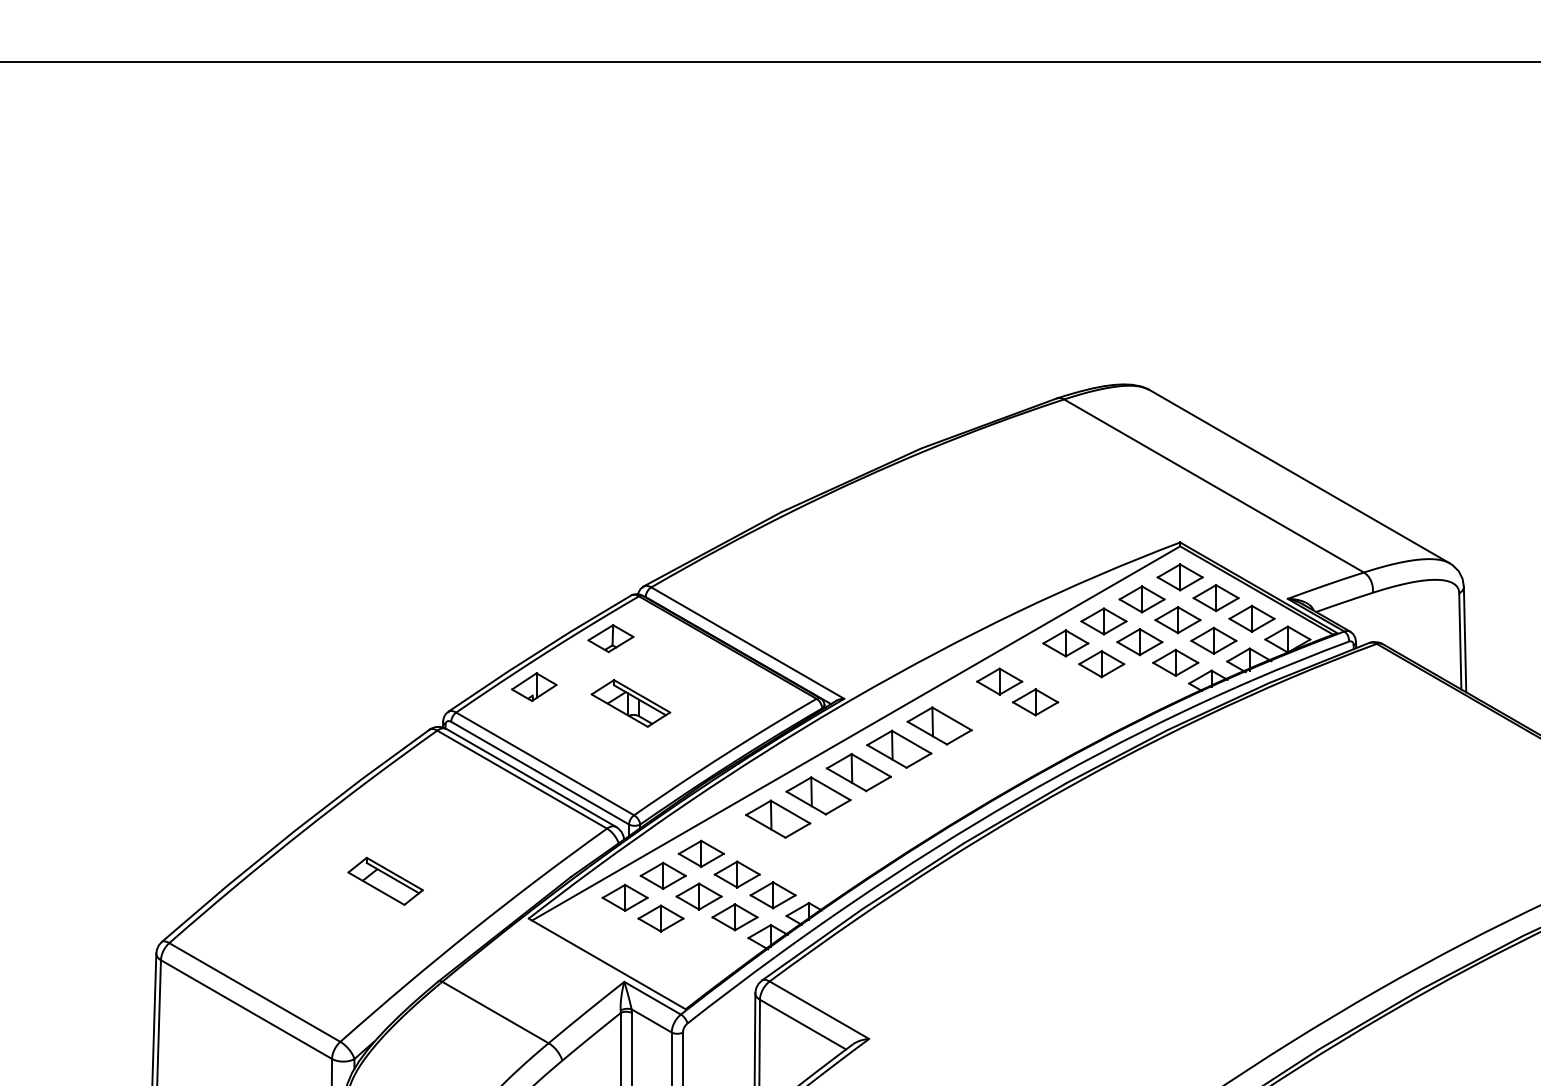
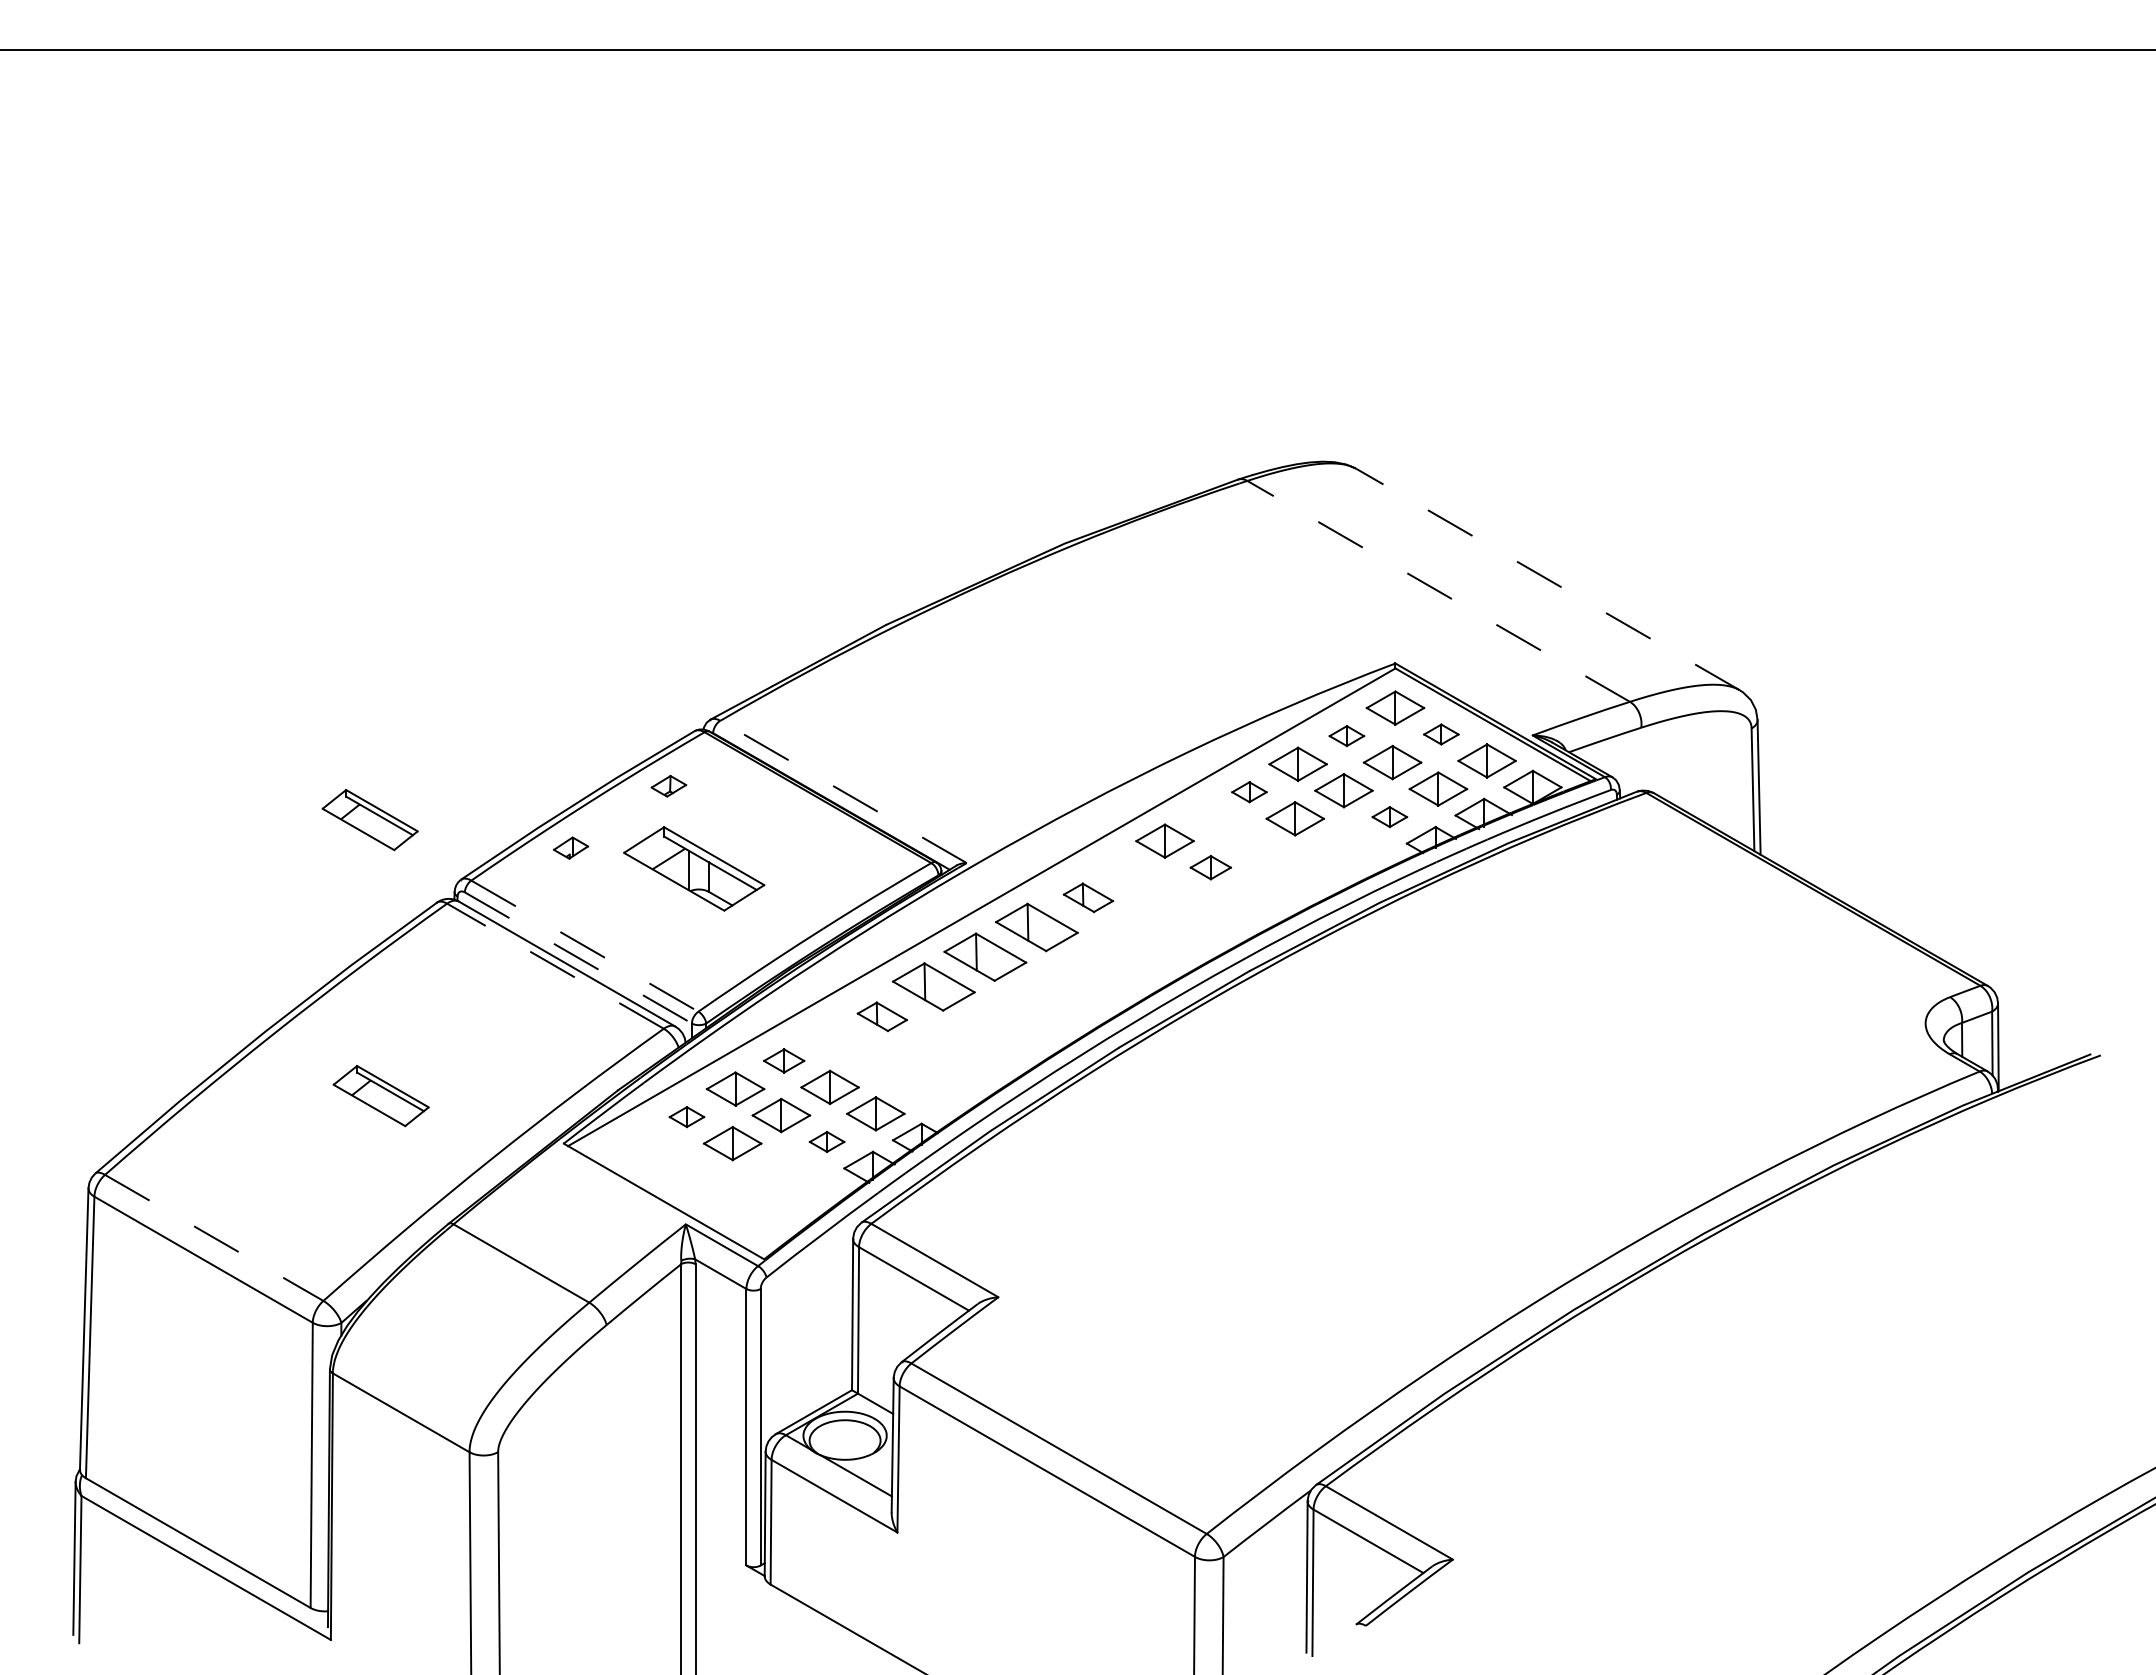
line: (1299, 476) -> (1547, 579), solid -> dashed
line: (1213, 486) -> (1438, 591), solid -> dashed
part: (1141, 598) -> (1346, 735), size x0.6
part: (1216, 598) -> (1441, 734), size x0.6
part: (610, 638) -> (668, 786), size x0.6
line: (747, 642) -> (843, 791), solid -> dashed
part: (1065, 642) -> (1249, 791), size x0.6
part: (1175, 662) -> (1389, 816), size x0.6
part: (376, 665) -> (369, 820), added
part: (533, 686) -> (570, 847), size x0.6
part: (1035, 702) -> (1210, 867), size x0.7
part: (631, 703) -> (694, 868), size x1.4
part: (939, 725) -> (1088, 897), size x0.6
line: (545, 764) -> (585, 946), solid -> dashed
line: (540, 773) -> (578, 958), solid -> dashed
line: (522, 779) -> (555, 965), solid -> dashed
part: (778, 819) -> (882, 1016), size x0.6
part: (700, 853) -> (783, 1060), size x0.7
part: (624, 897) -> (686, 1116), size x0.6
part: (734, 916) -> (826, 1141), size x0.6
line: (255, 992) -> (214, 1238), solid -> dashed

